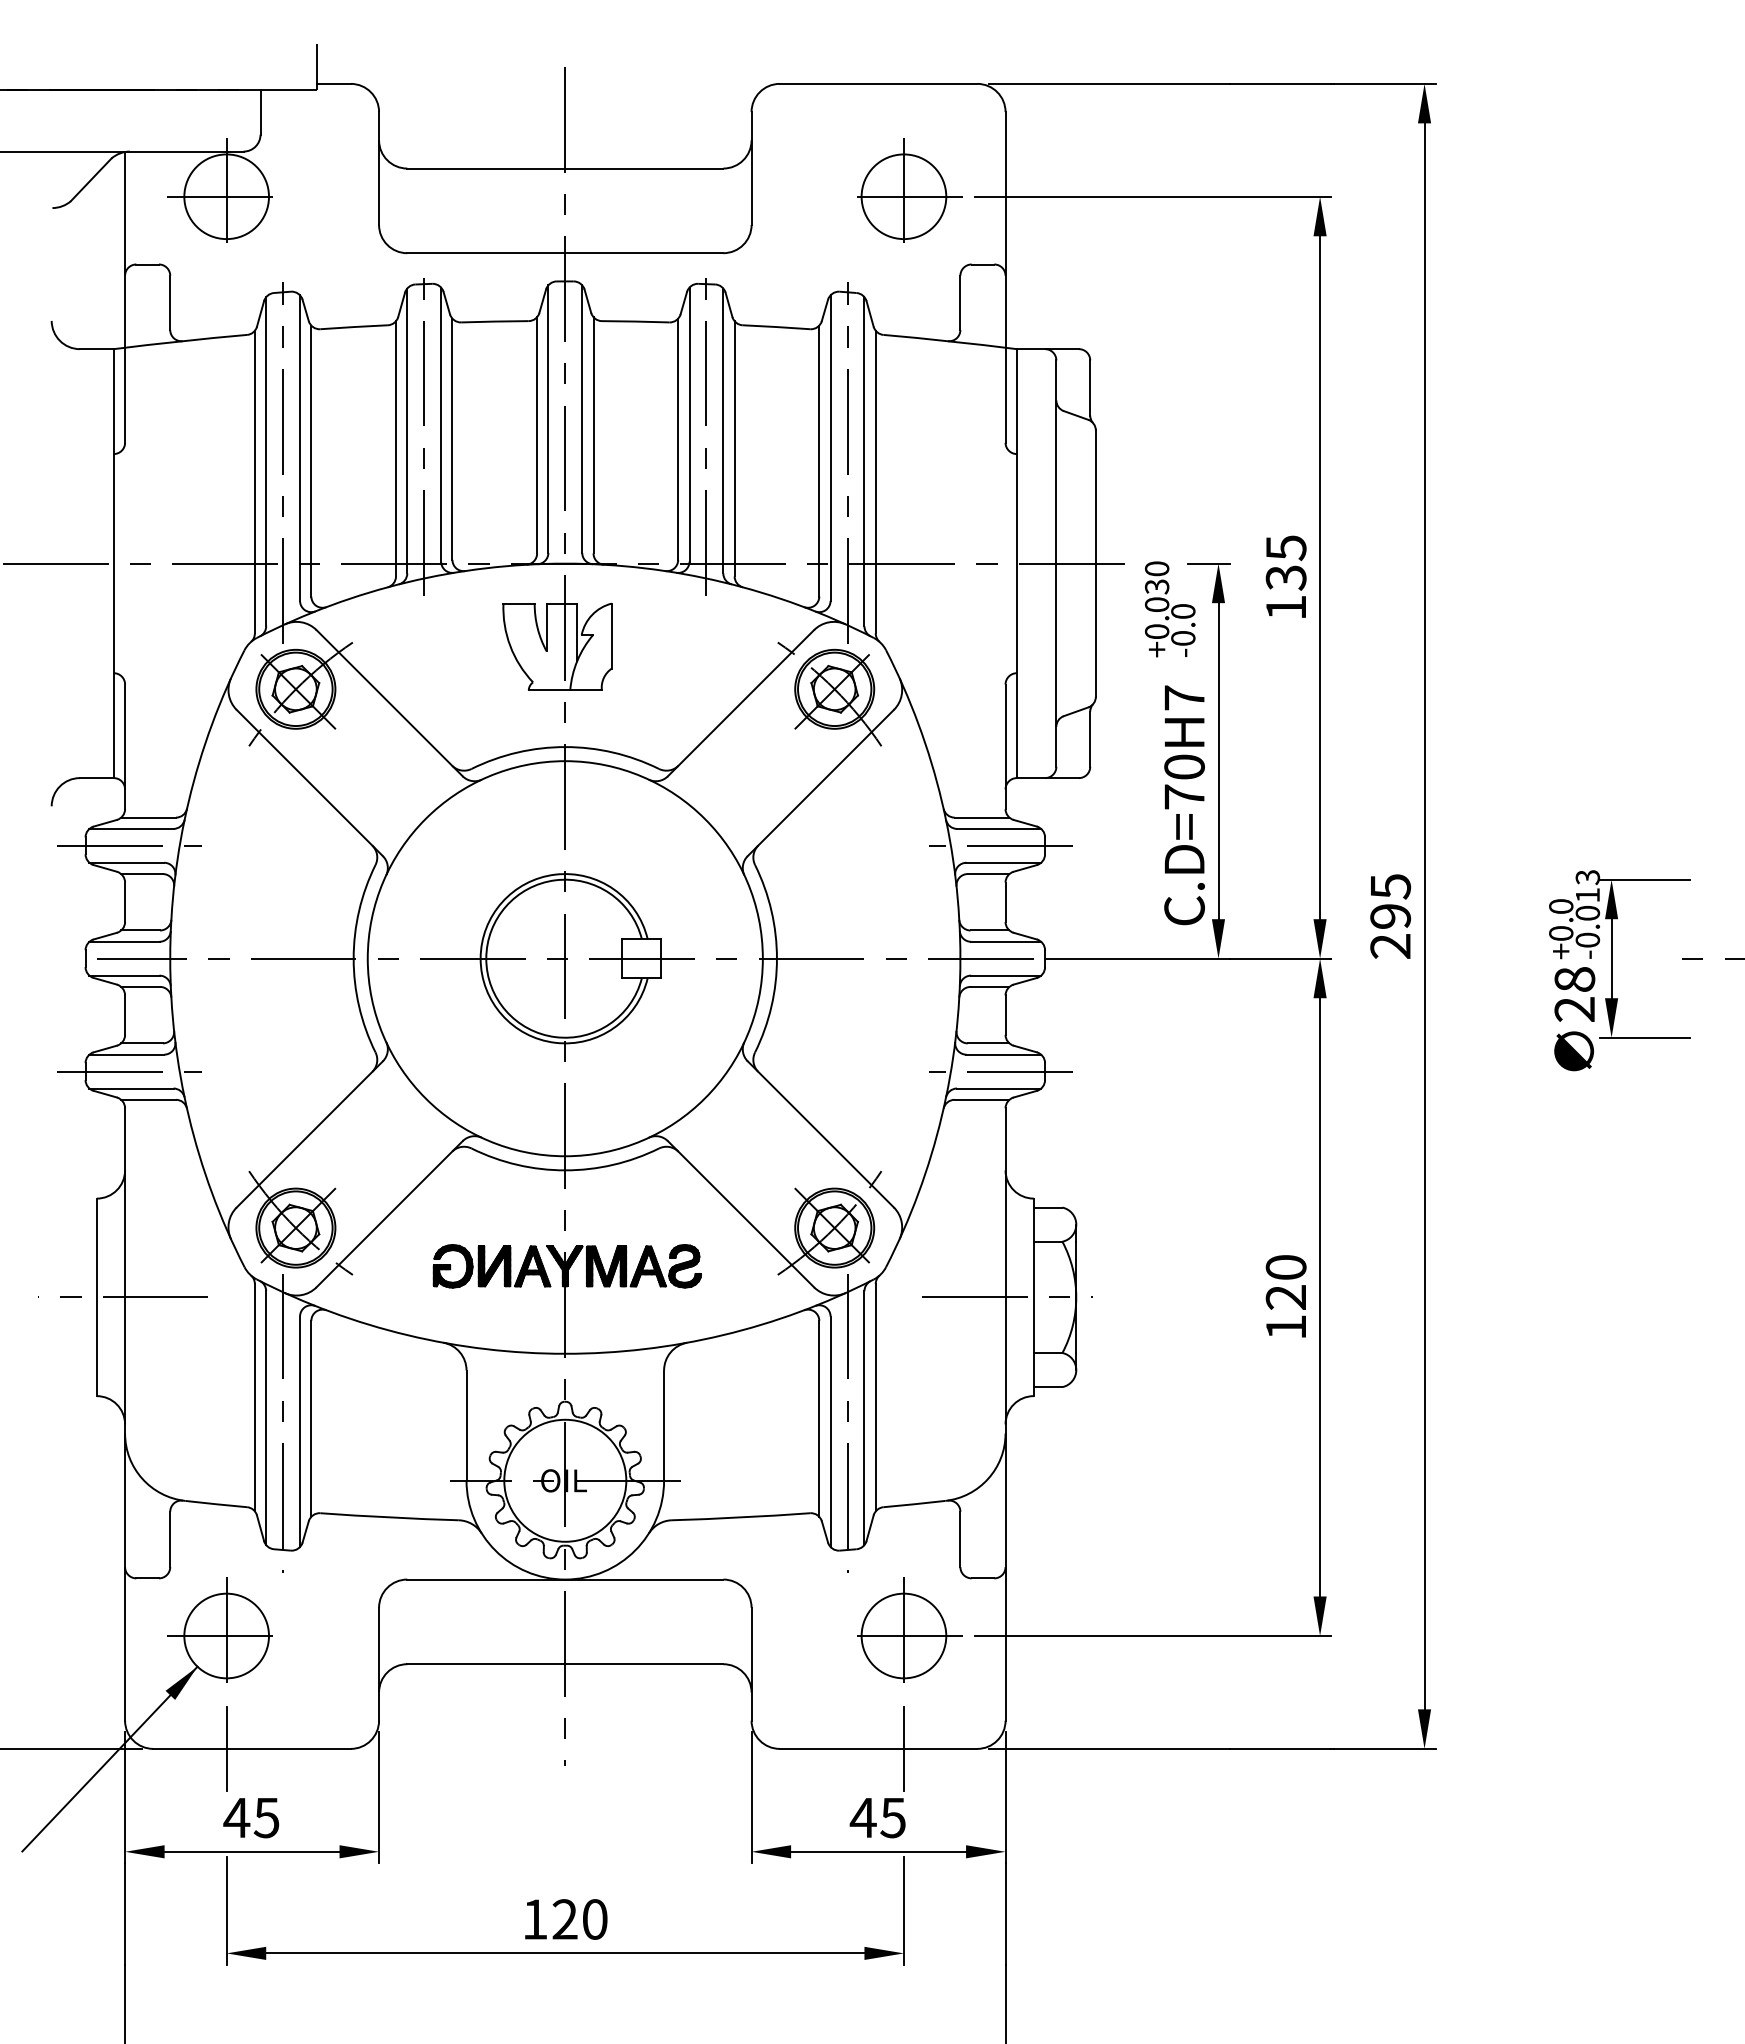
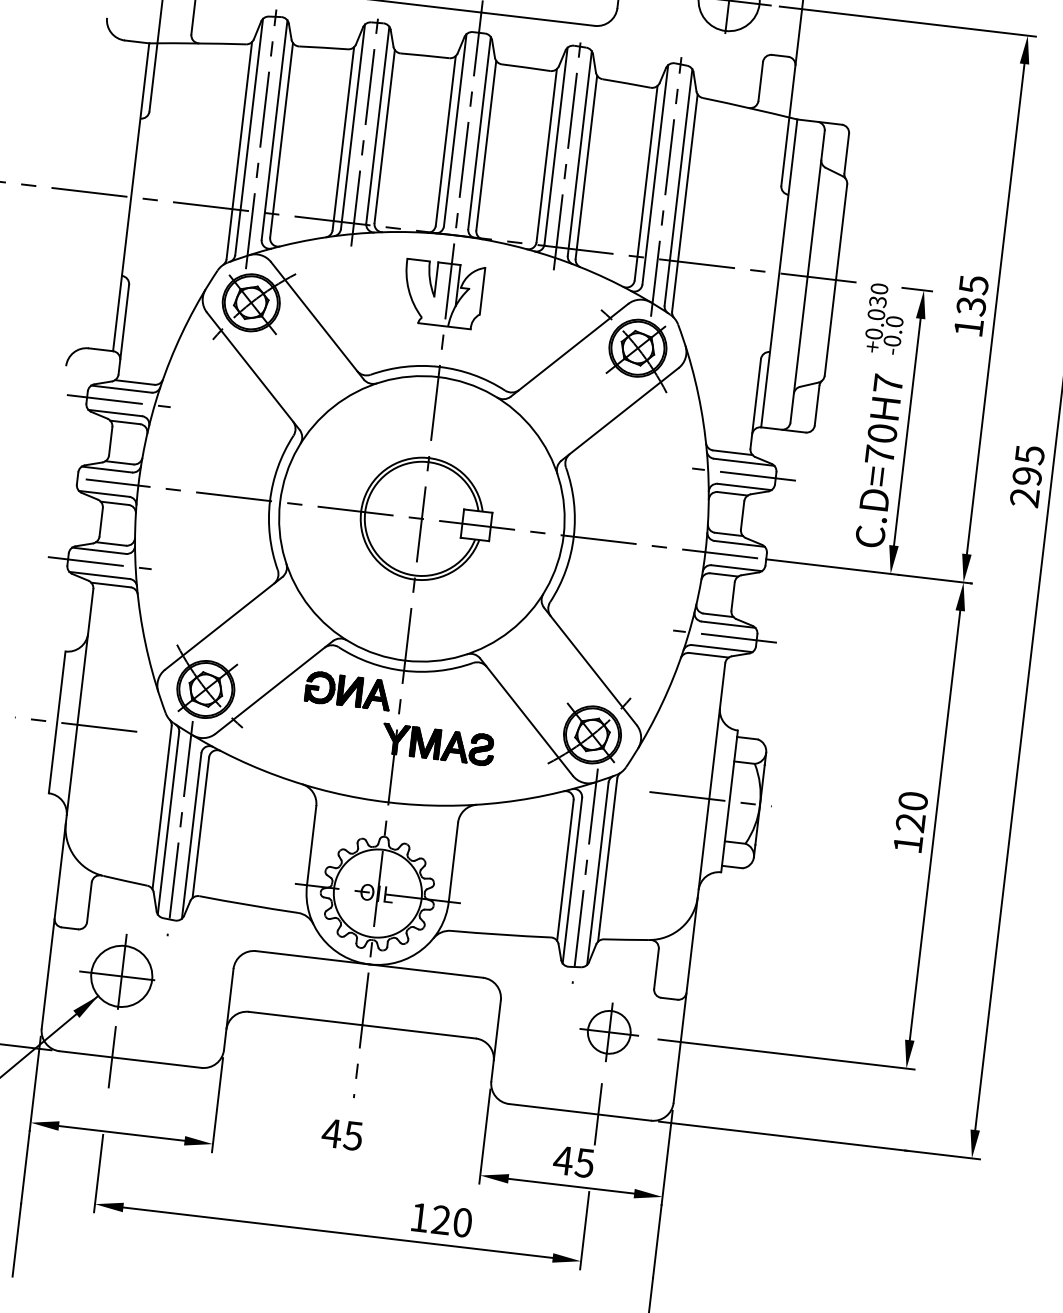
text: (1390, 916) -> (1027, 476), moved
part: (491, 1266) -> (347, 691), moved
part: (909, 1629) -> (612, 1029), size x0.7
text: (251, 1818) -> (342, 1135), moved
text: (566, 1919) -> (442, 1220), moved

